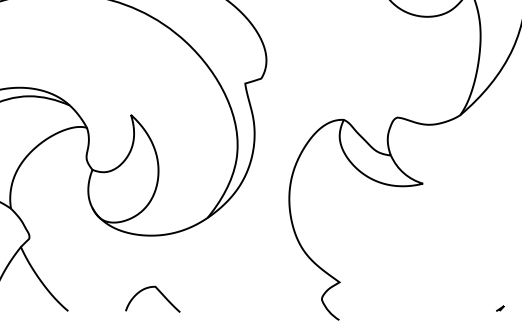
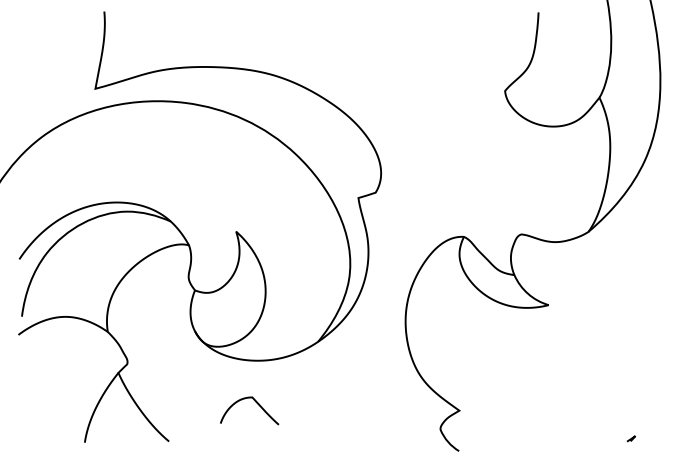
curve: (159, 292) -> (256, 403), moved

